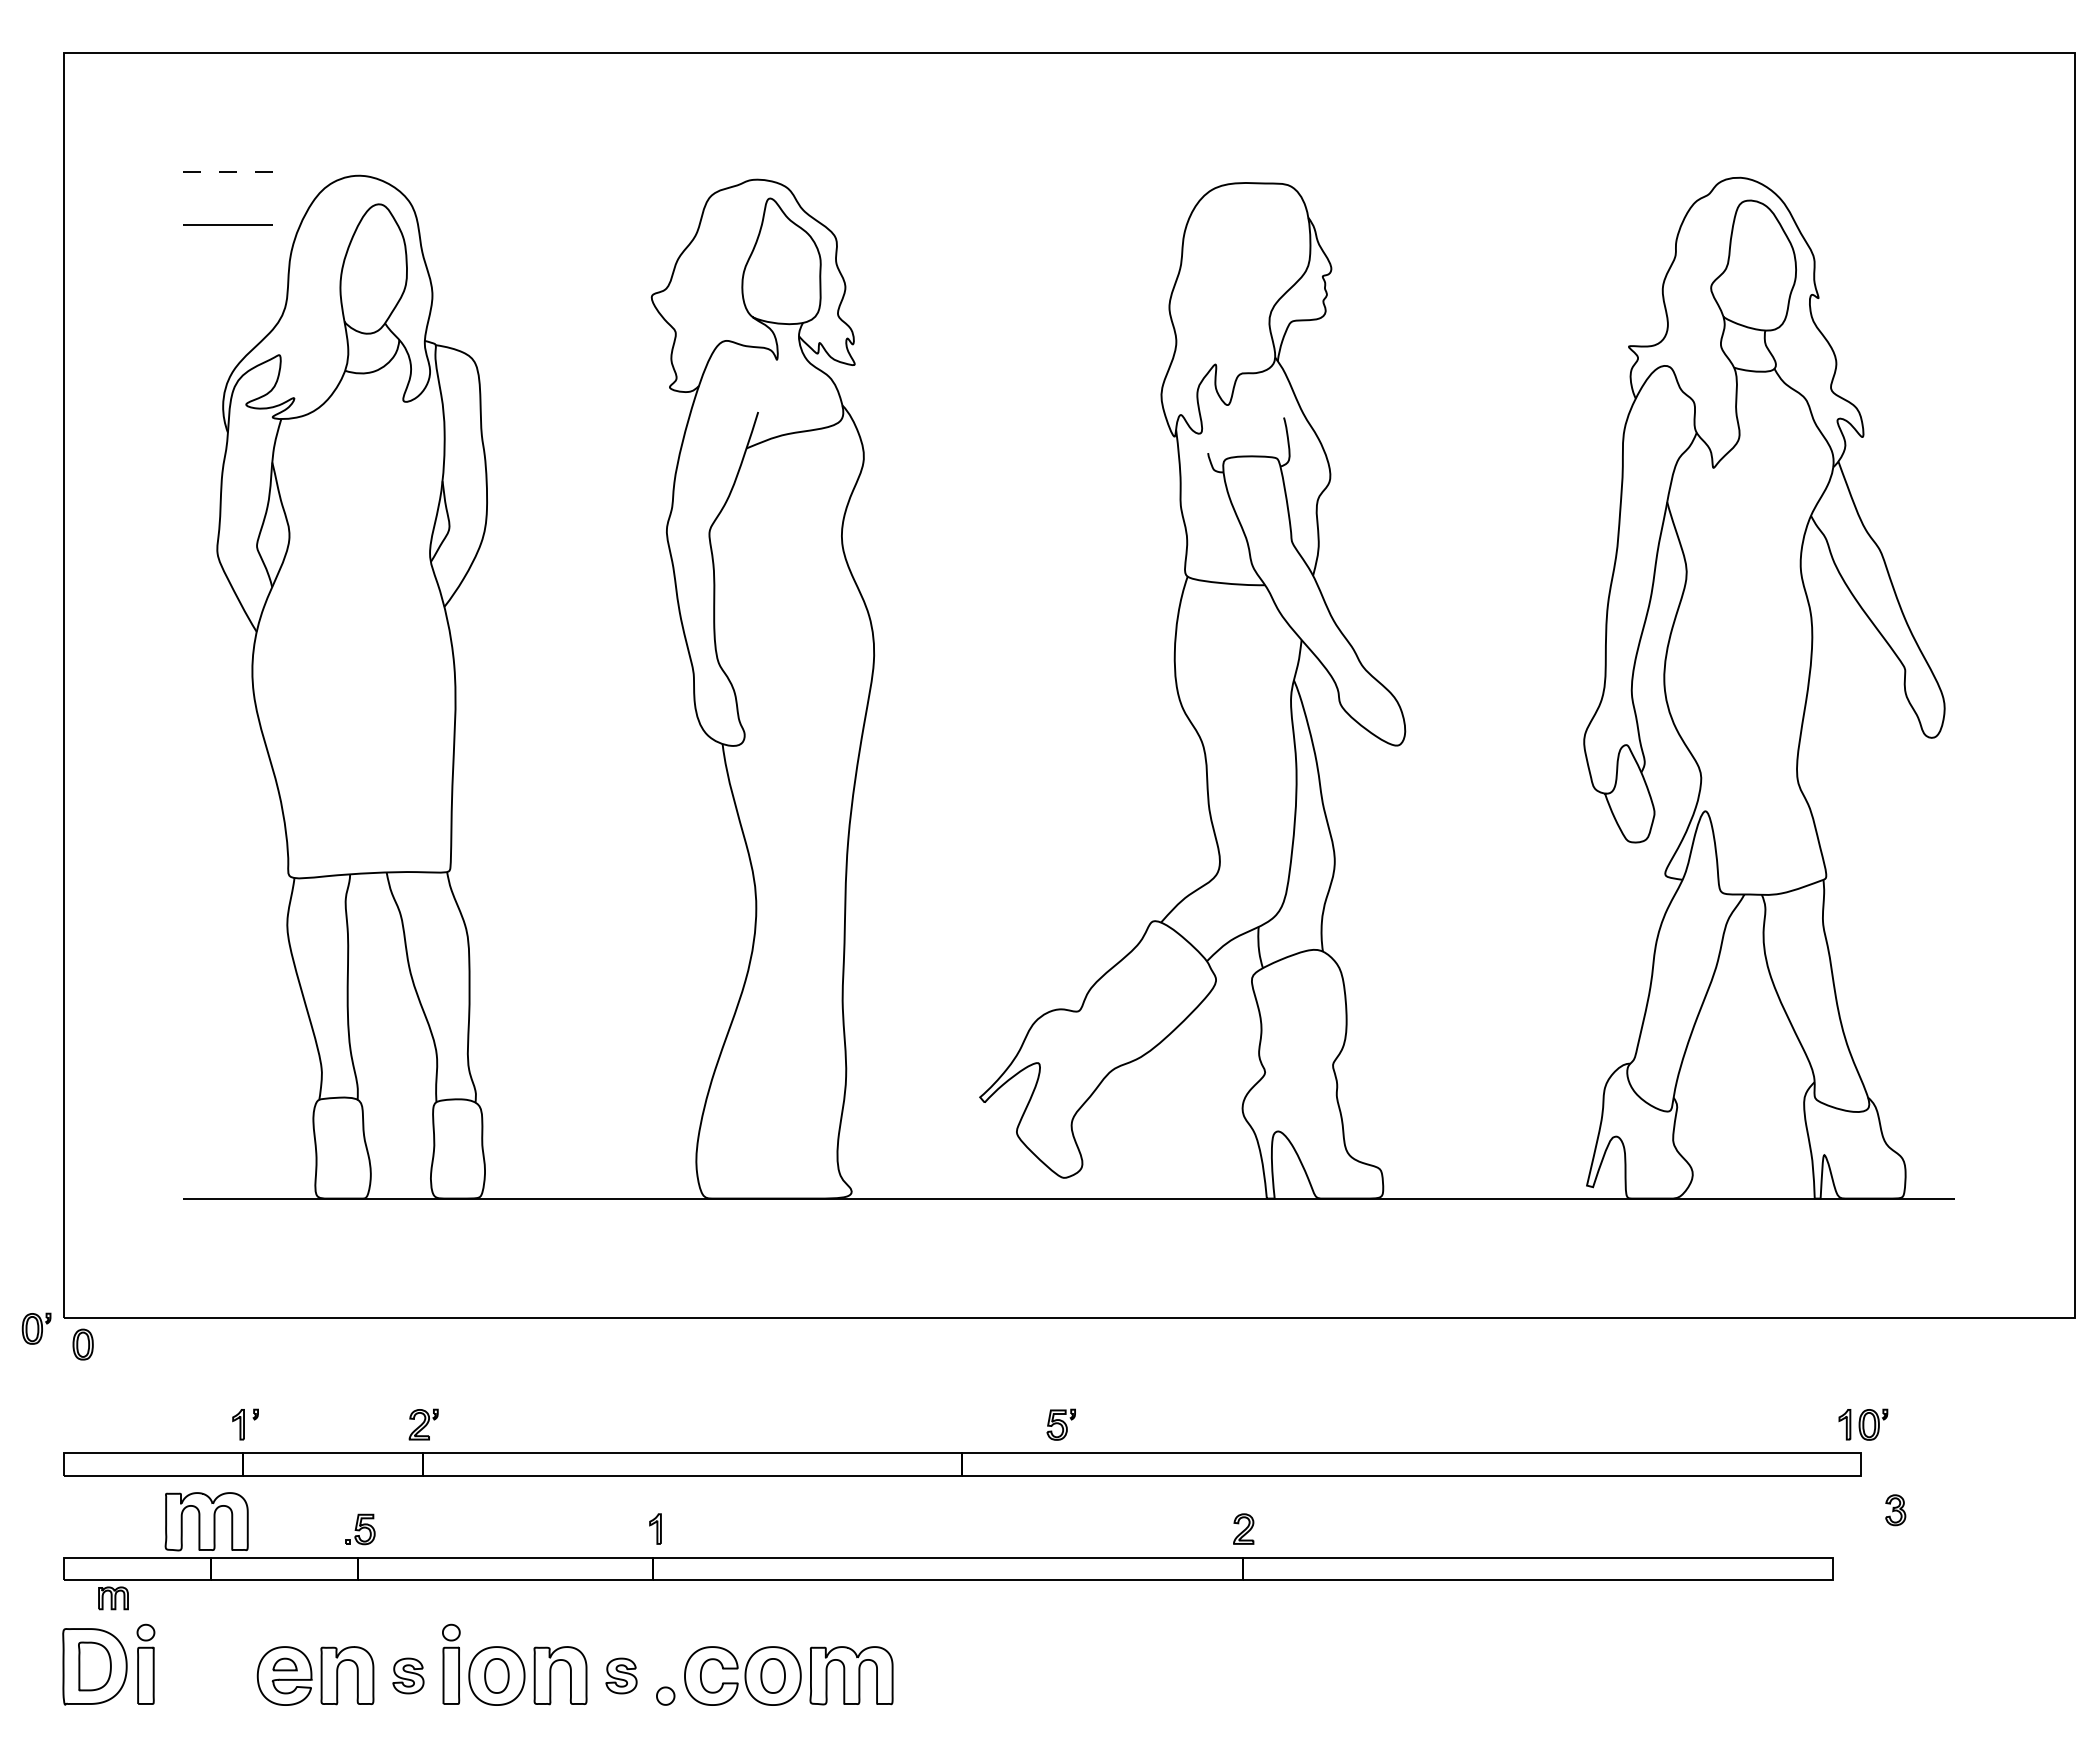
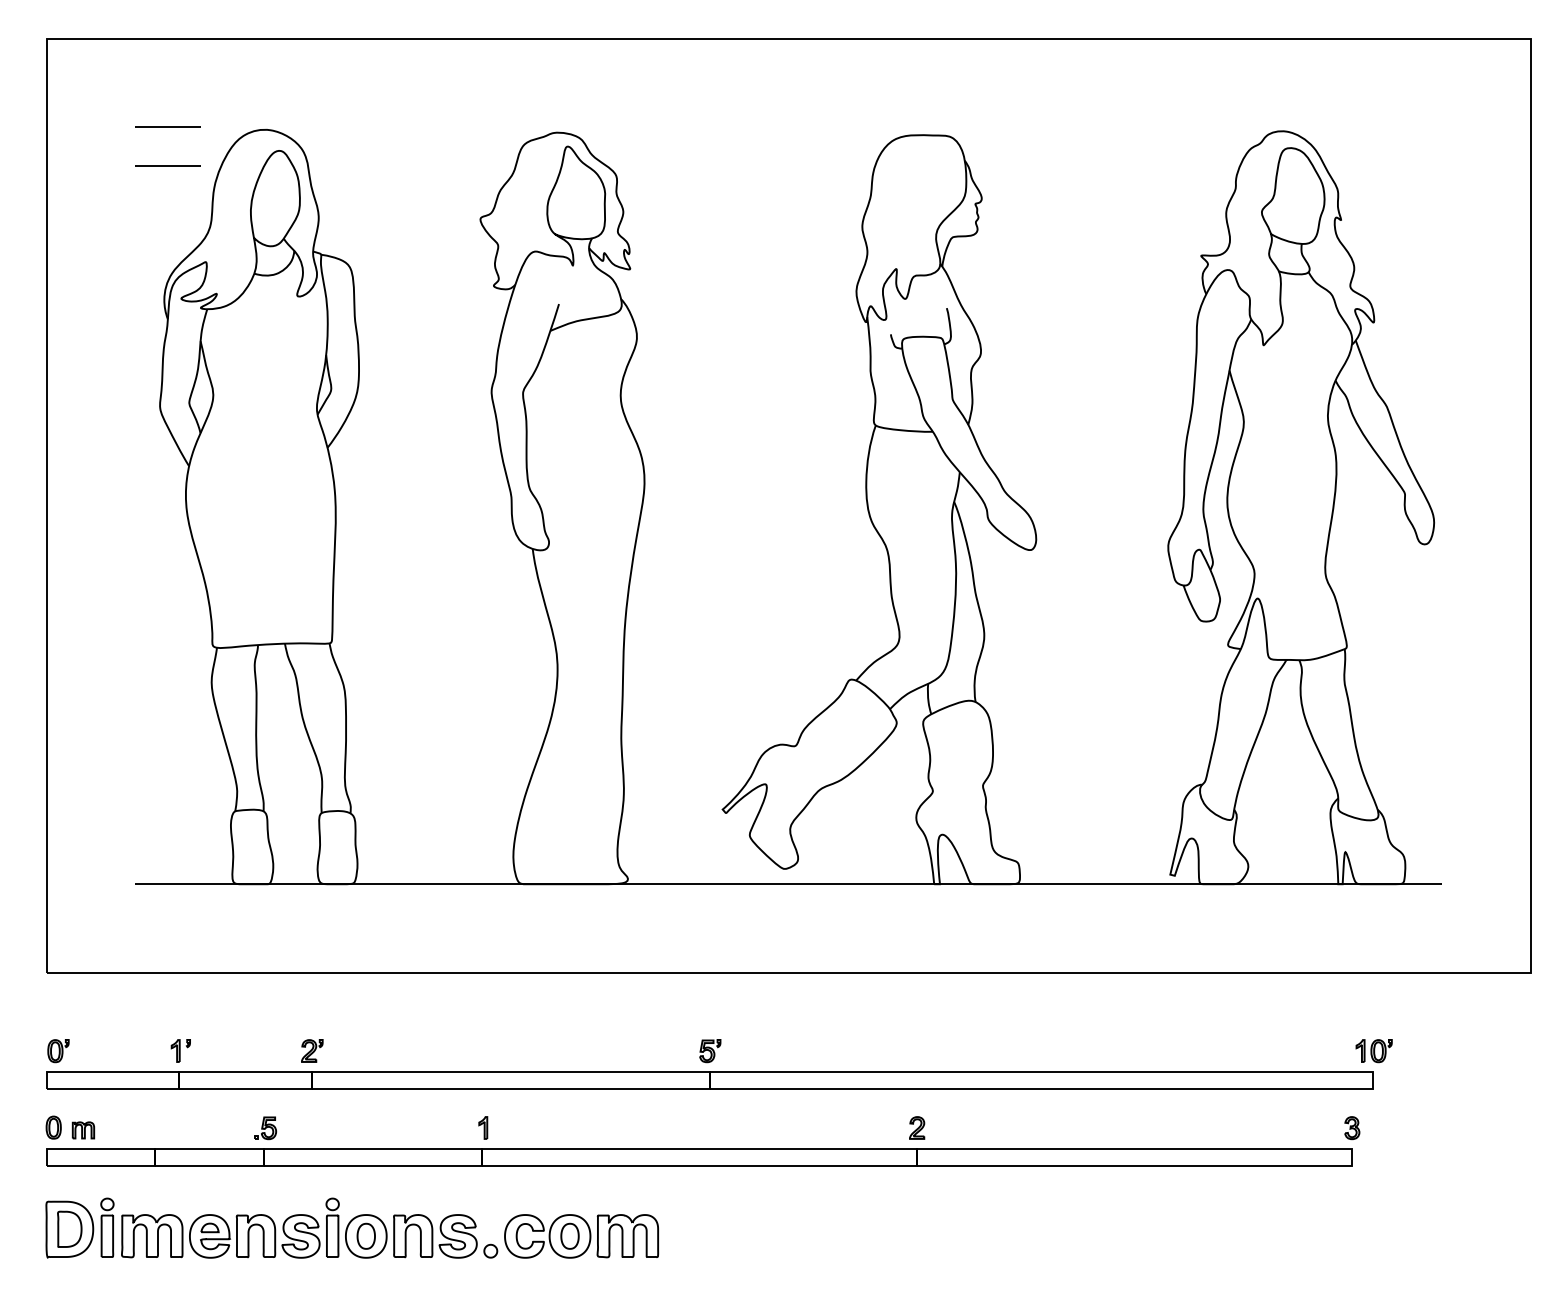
line: (228, 172) -> (168, 127), dashed -> solid
part: (36, 1328) -> (58, 1050), moved
part: (82, 1344) -> (53, 1127), moved
part: (1060, 1424) -> (709, 1050), moved
part: (1895, 1510) -> (1352, 1128), moved
part: (206, 1521) -> (152, 1235), moved
part: (113, 1598) -> (83, 1130), moved
part: (408, 1675) -> (301, 1235), size x1.67
part: (621, 1675) -> (458, 1235), size x1.67

